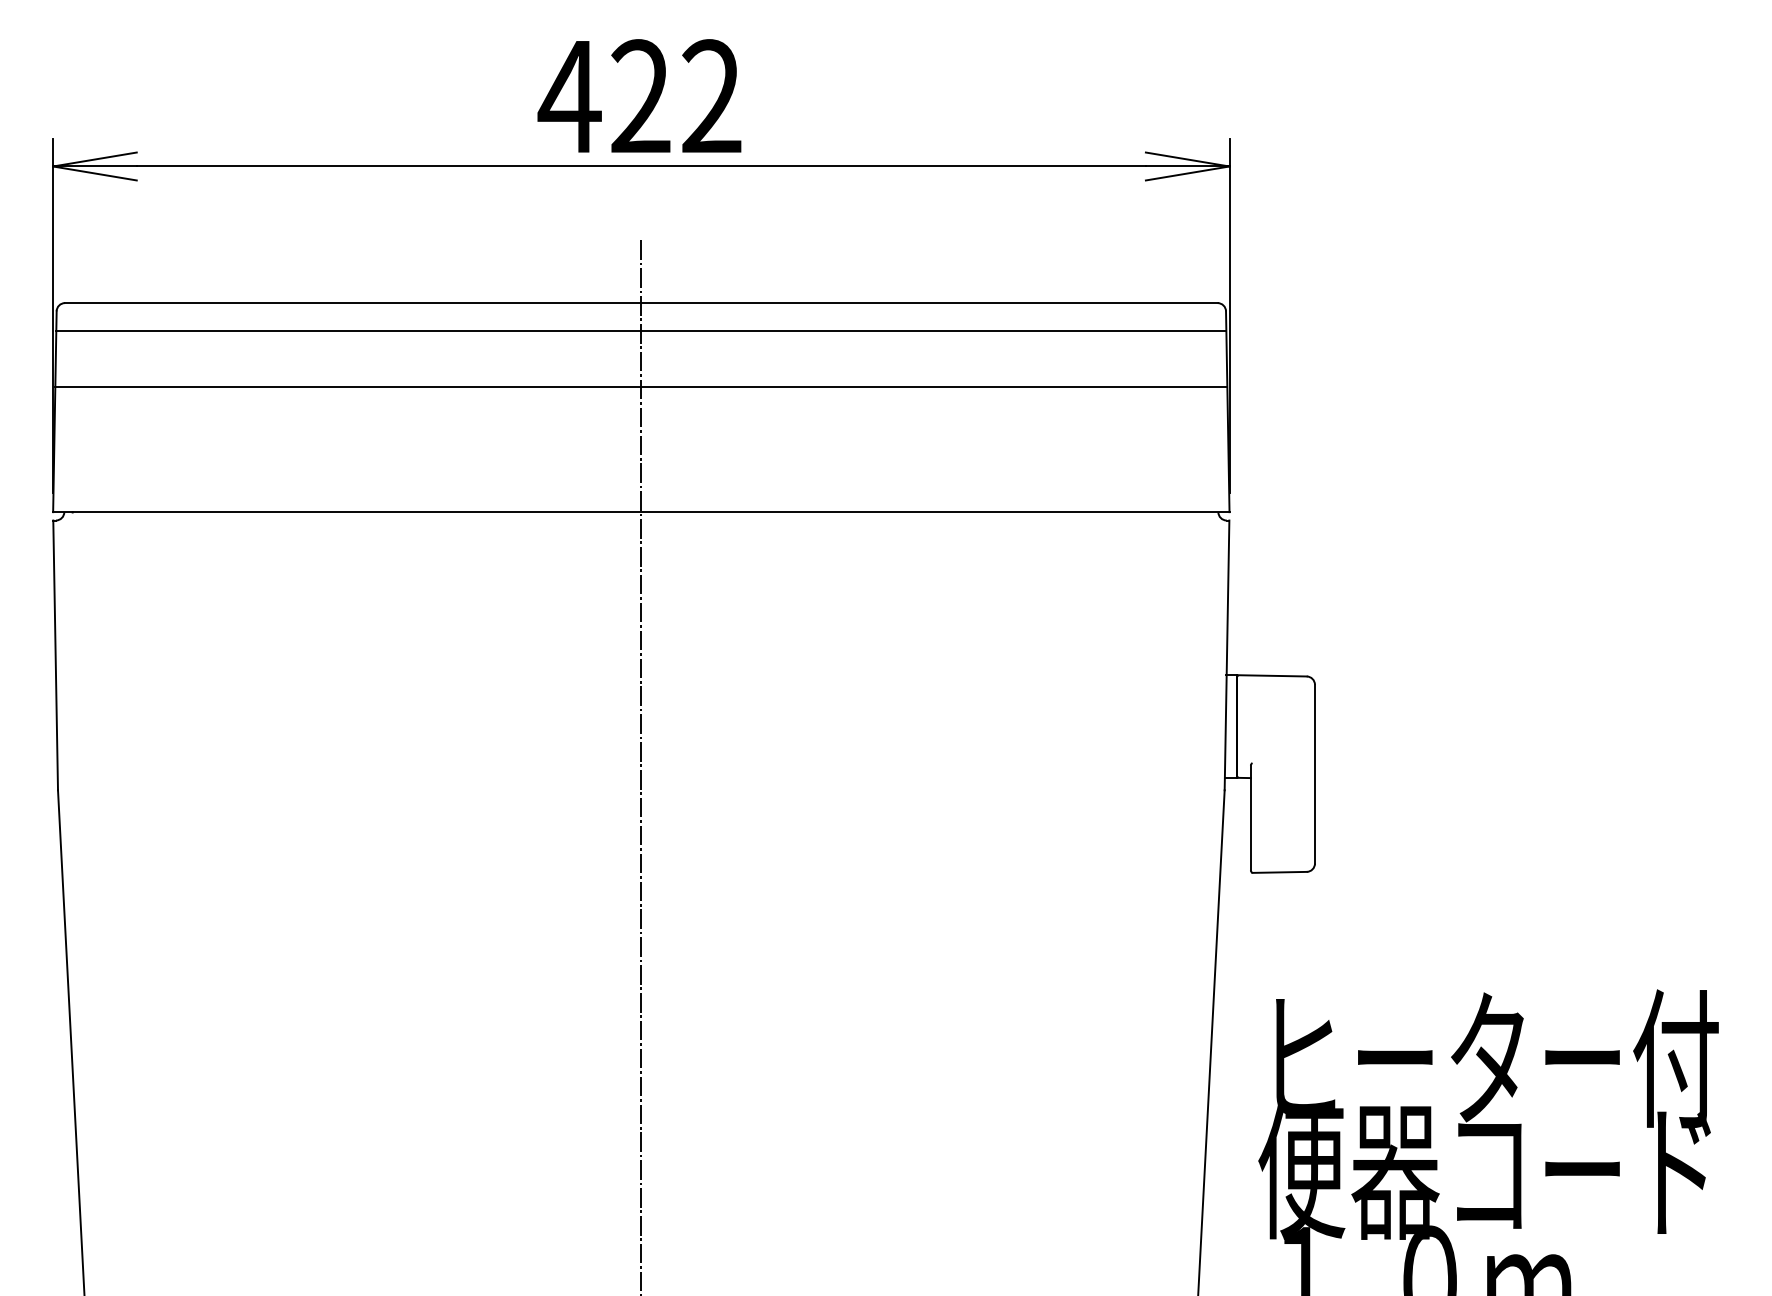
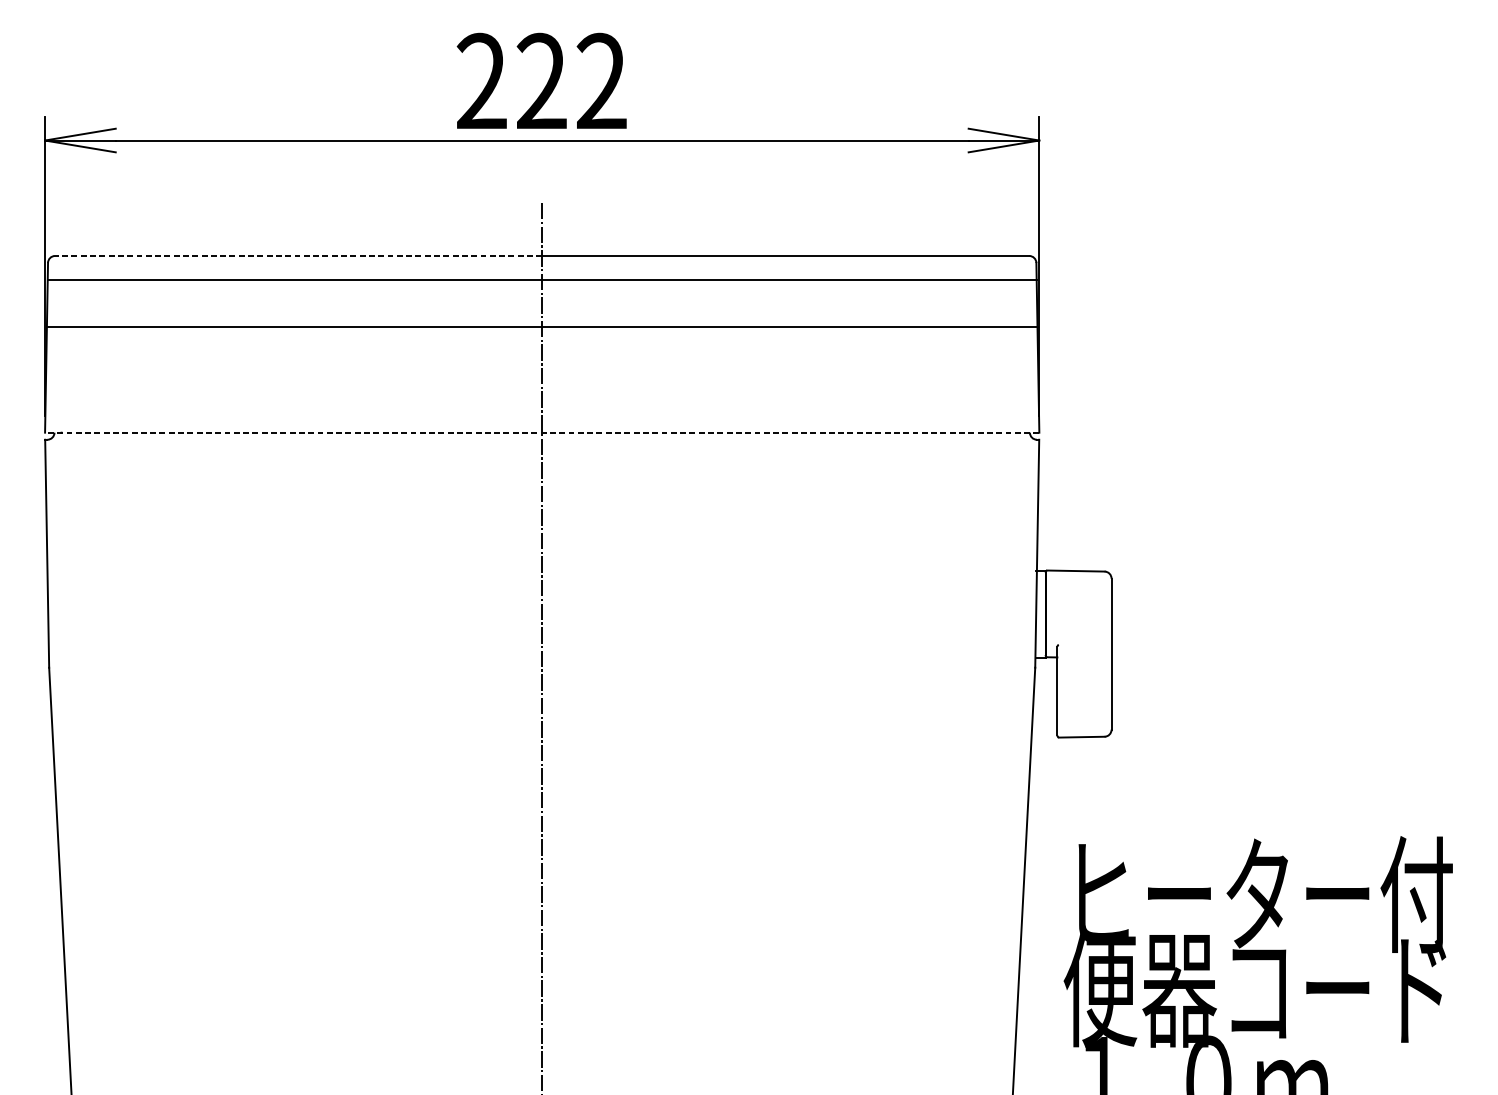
text: (569, 95) -> (481, 80), 422 -> 222
line: (352, 303) -> (298, 256), solid -> dashed
line: (640, 512) -> (541, 432), solid -> dashed

